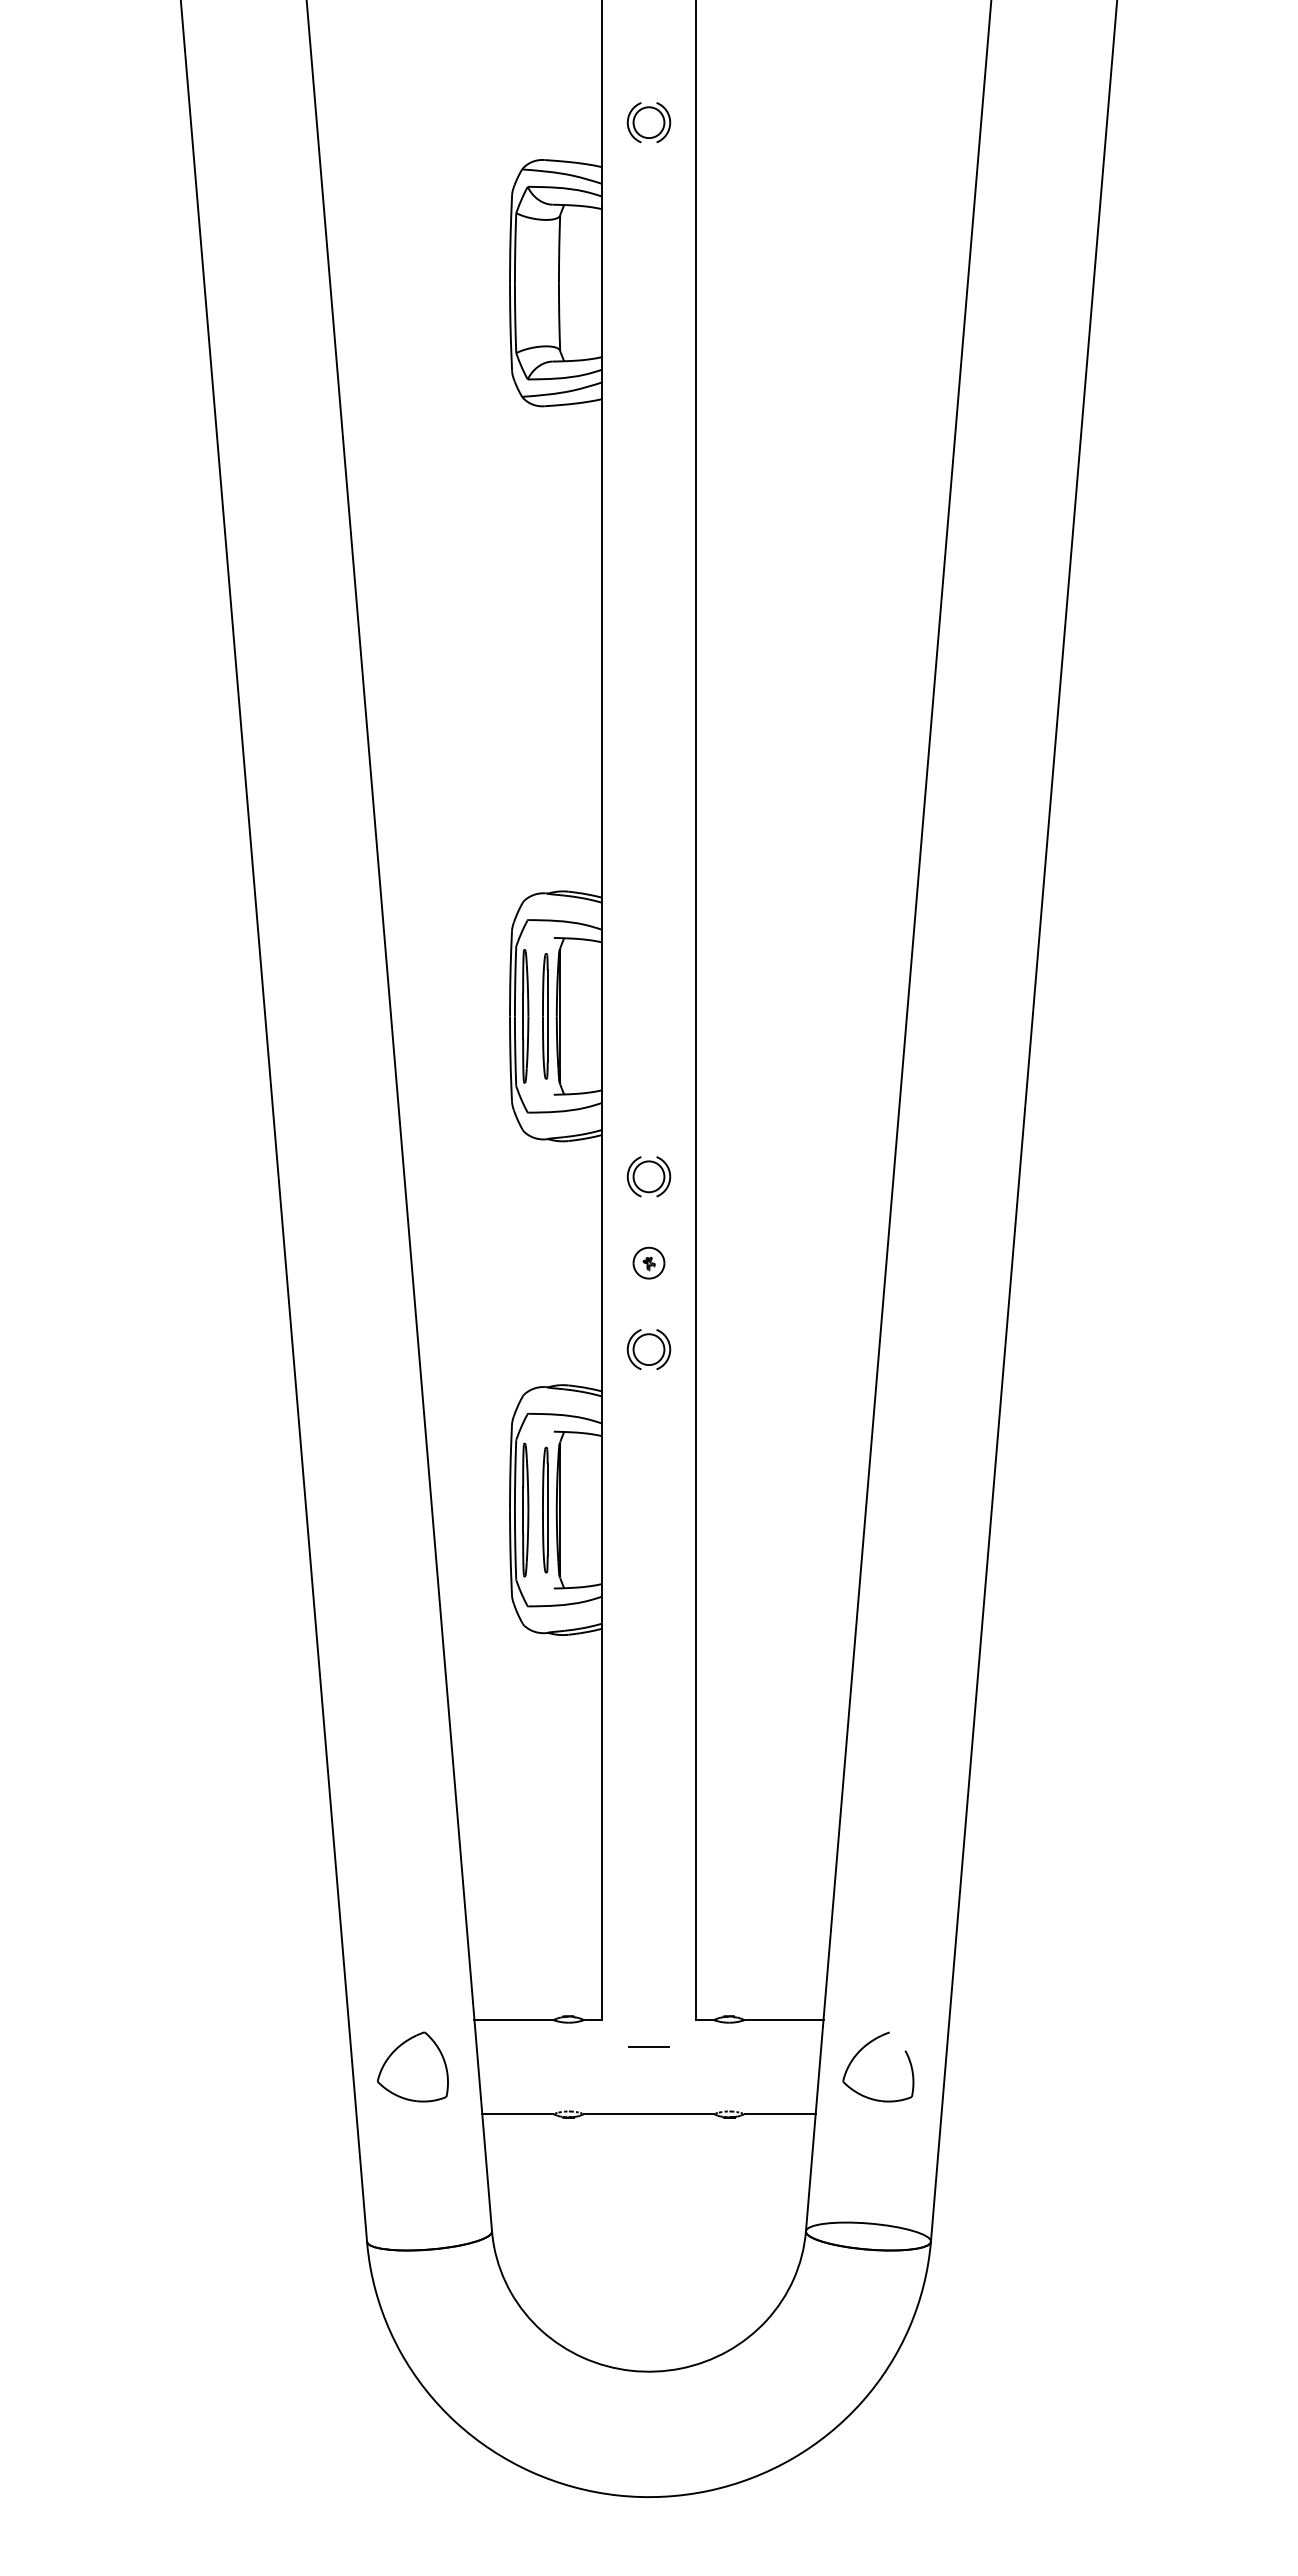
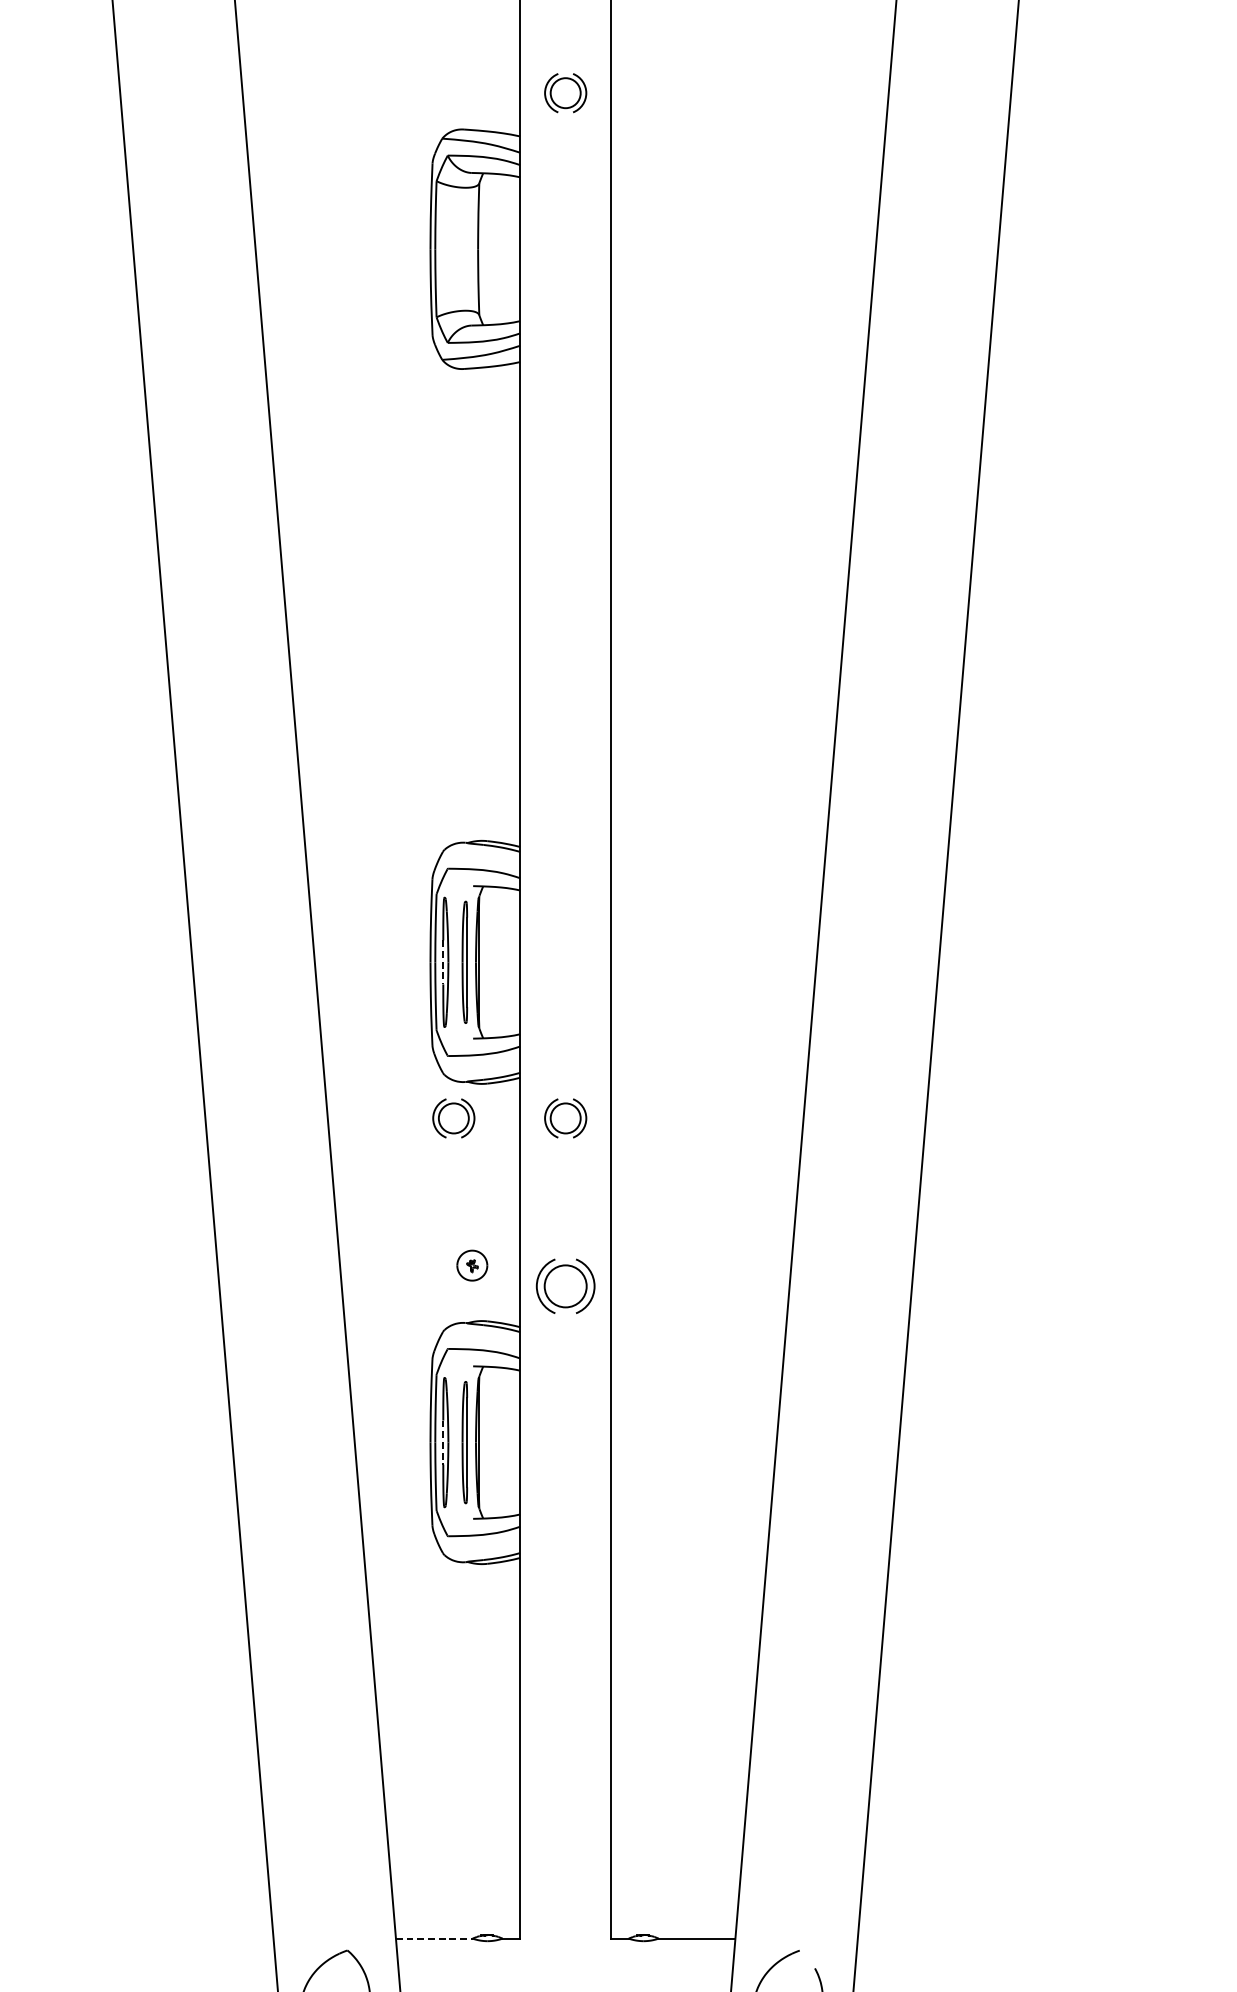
line: (523, 1016) -> (443, 962), solid -> dashed
part: (533, 1176) -> (453, 1118), added
part: (648, 1262) -> (471, 1264), moved
part: (648, 1349) -> (565, 1286), size x1.4
line: (523, 1510) -> (443, 1442), solid -> dashed
line: (514, 2020) -> (434, 1939), solid -> dashed
line: (648, 2047) -> (565, 1965), removed

